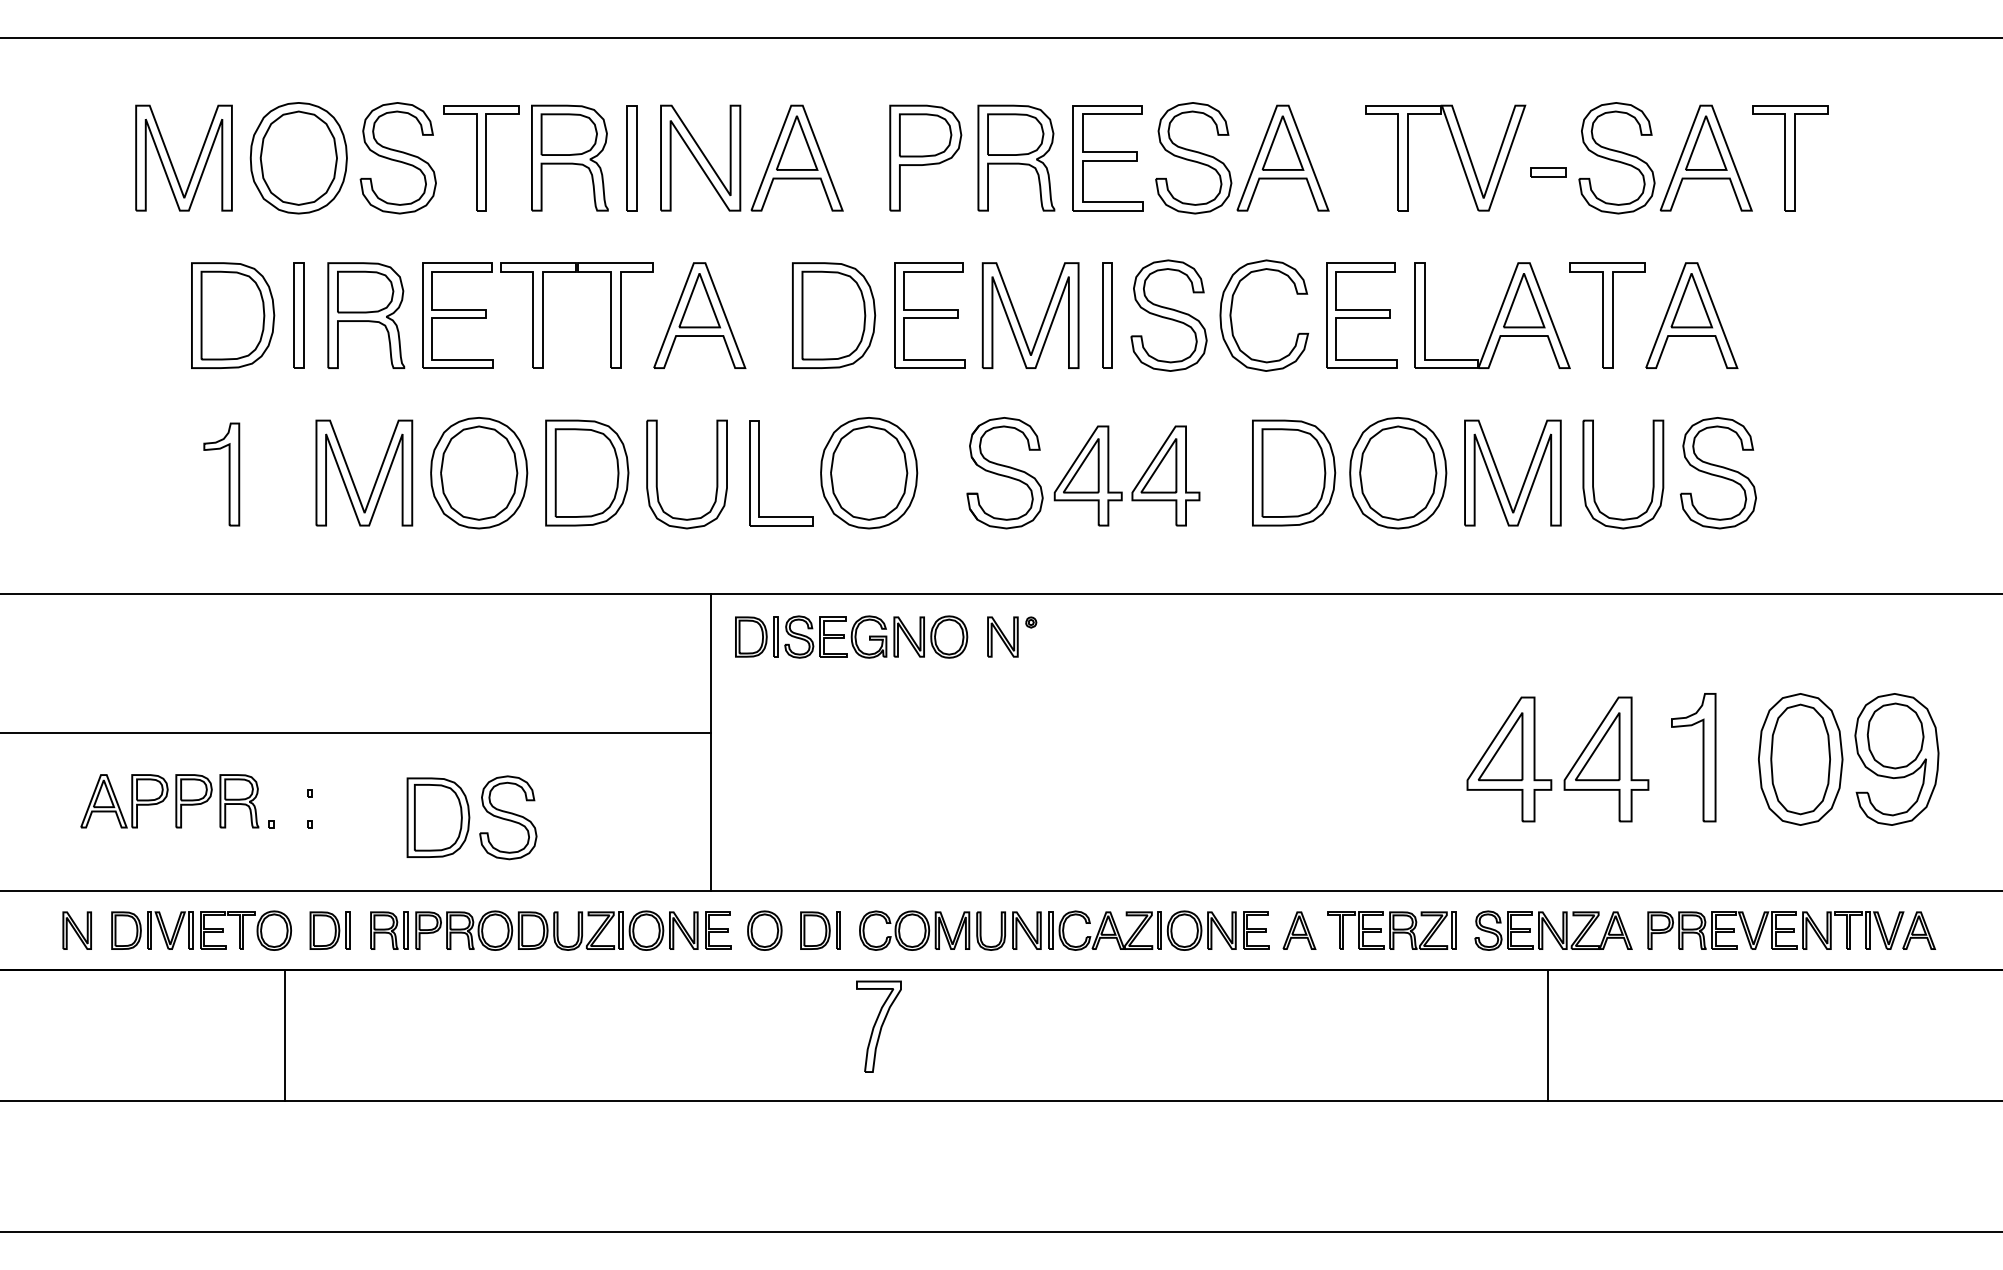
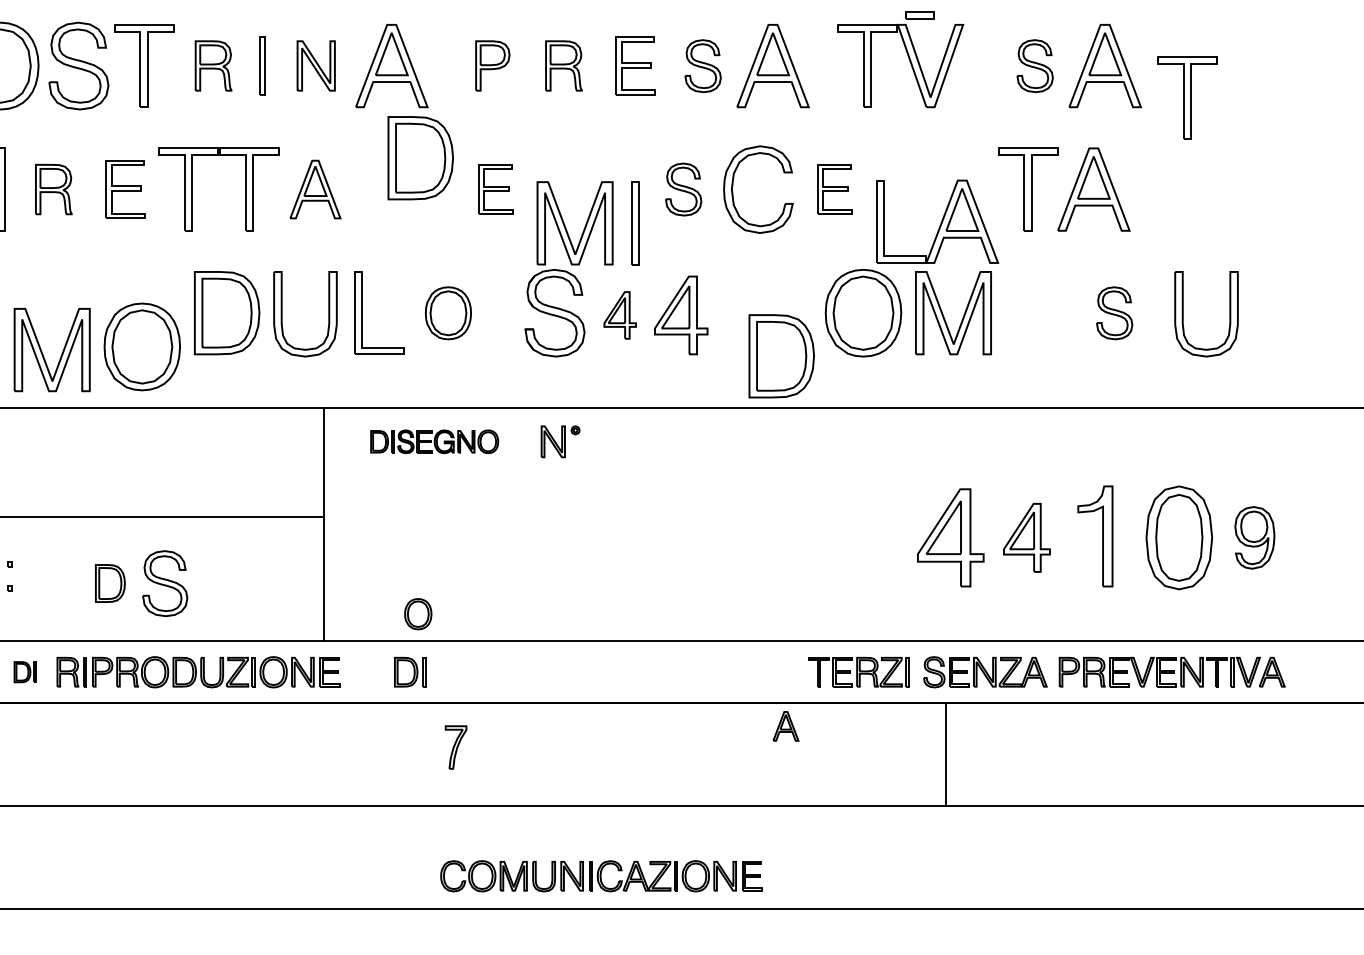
part: (569, 157) -> (213, 65), size x0.6
part: (700, 157) -> (316, 65), size x0.6
part: (925, 157) -> (492, 65), size x0.6
part: (1016, 157) -> (563, 65), size x0.6
part: (631, 158) -> (261, 66), size x0.7
part: (1107, 158) -> (635, 66), size x0.7
part: (1193, 158) -> (702, 66), size x0.6
part: (1616, 158) -> (1034, 66), size x0.6
part: (1790, 158) -> (1187, 98), moved
part: (1548, 172) -> (920, 15), moved
part: (366, 315) -> (53, 189), size x0.6
part: (457, 315) -> (125, 189), size x0.7
part: (699, 315) -> (315, 189), size x0.7
part: (834, 315) -> (421, 158), moved
part: (929, 315) -> (495, 189), size x0.6
part: (1107, 315) -> (635, 223), moved
part: (1168, 315) -> (683, 189), size x0.6
part: (1361, 315) -> (834, 189), size x0.6
part: (1492, 315) -> (937, 221), moved
part: (1018, 318) -> (565, 225), moved
part: (1294, 472) -> (782, 355), moved
part: (479, 473) -> (142, 347), moved
part: (869, 473) -> (448, 313), size x0.6
part: (1717, 473) -> (1114, 313), size x0.6
part: (1652, 474) -> (1229, 314), moved
part: (1087, 475) -> (619, 315), size x0.6
part: (352, 477) -> (42, 353), moved
part: (851, 636) -> (434, 441), size x0.7
part: (1606, 759) -> (1026, 537), size x0.7
part: (1896, 759) -> (1254, 537), size x0.6
part: (438, 817) -> (110, 583), size x0.6
part: (329, 930) -> (24, 672), size x0.7
part: (764, 930) -> (418, 614), moved
part: (1064, 930) -> (601, 876), moved
part: (1299, 930) -> (786, 726), moved
part: (878, 1026) -> (455, 747), size x0.6
line: (1547, 1034) -> (946, 753), moved

